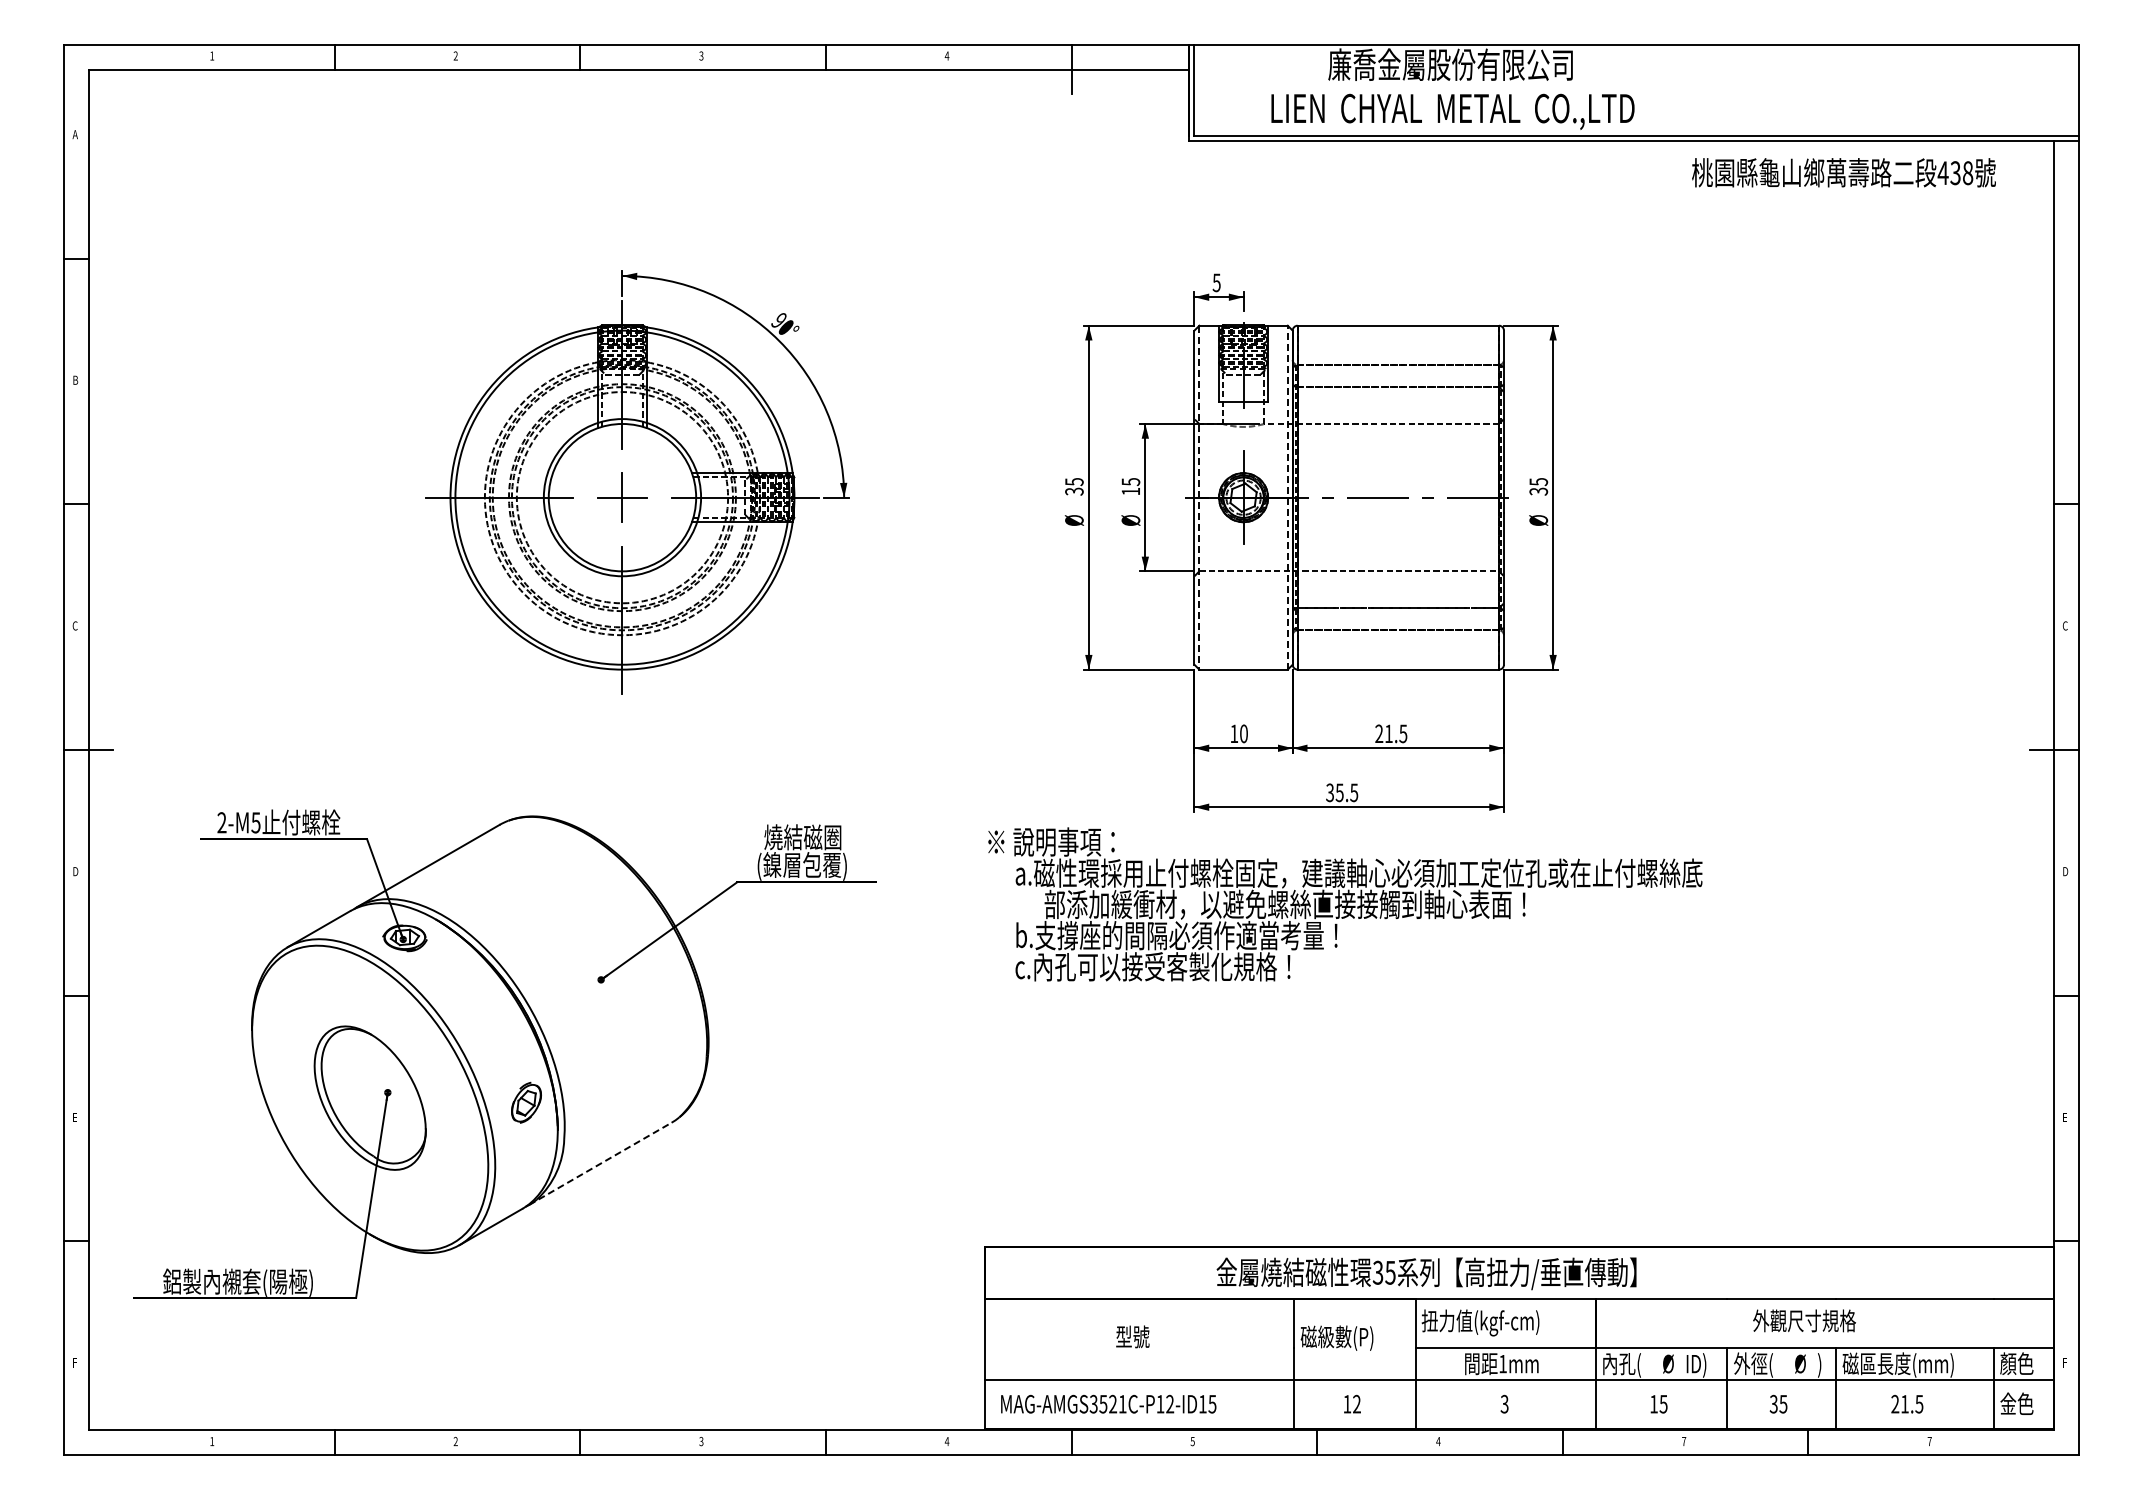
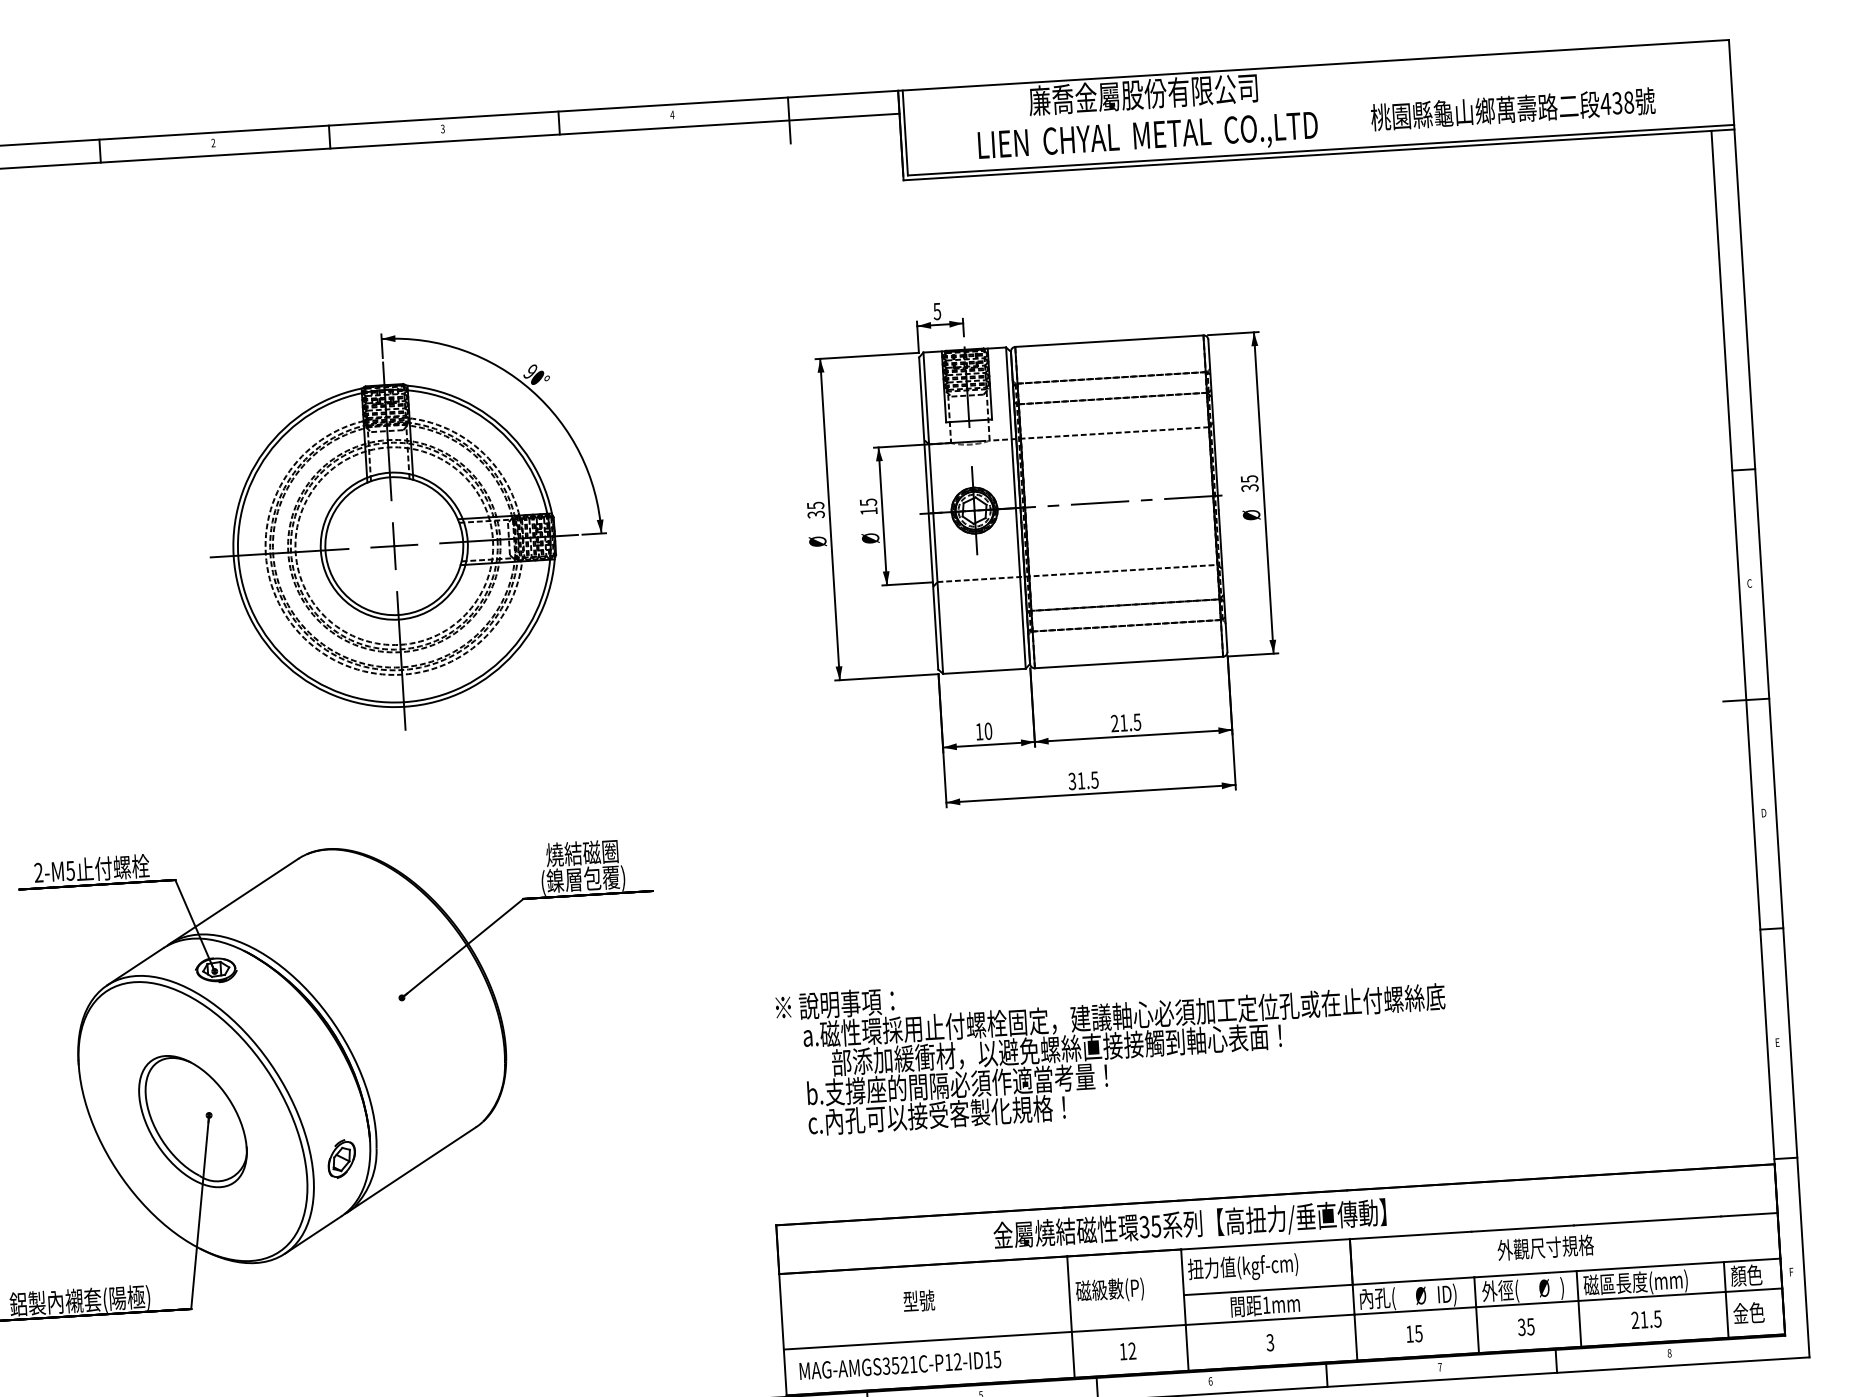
text: (1843, 172) -> (1512, 109), moved
line: (1199, 497) -> (933, 513), dashed -> solid
line: (1287, 497) -> (1015, 508), dashed -> solid
text: (1339, 792) -> (1081, 780), 35.5 -> 31.5
text: (1345, 904) -> (1113, 1045), moved
part: (526, 1102) -> (341, 1158), moved
line: (600, 1163) -> (411, 1169), dashed -> solid
text: (1438, 1441) -> (1210, 1381), 4 -> 6
text: (1929, 1441) -> (1669, 1353), 7 -> 8

